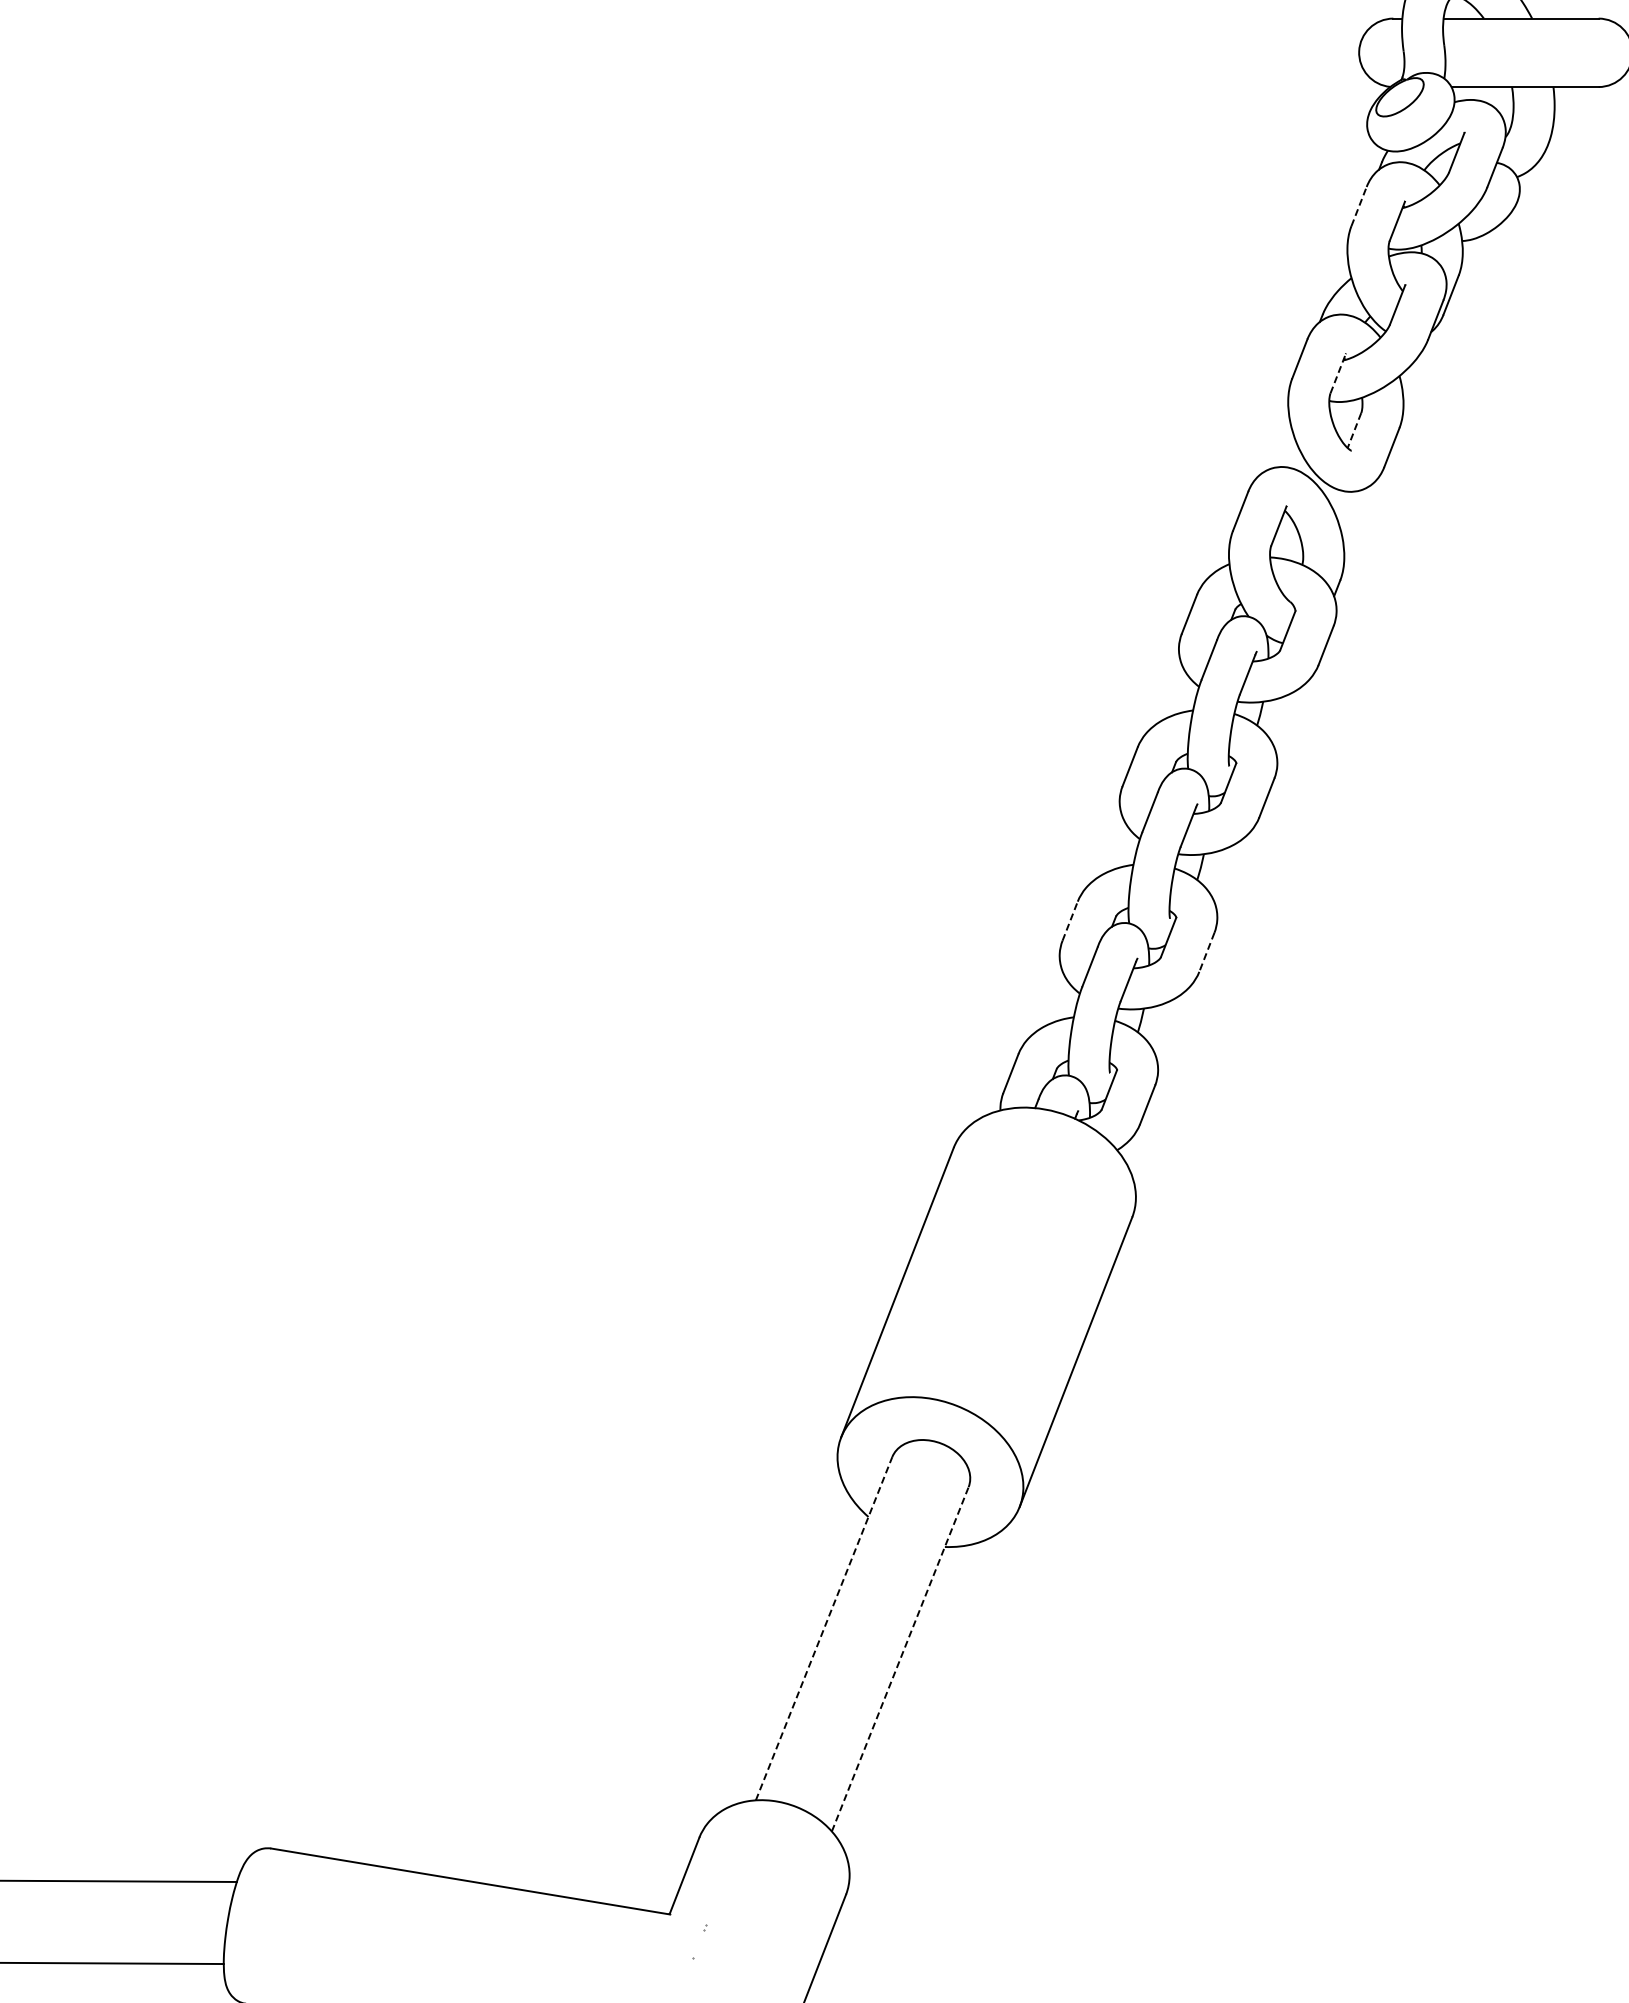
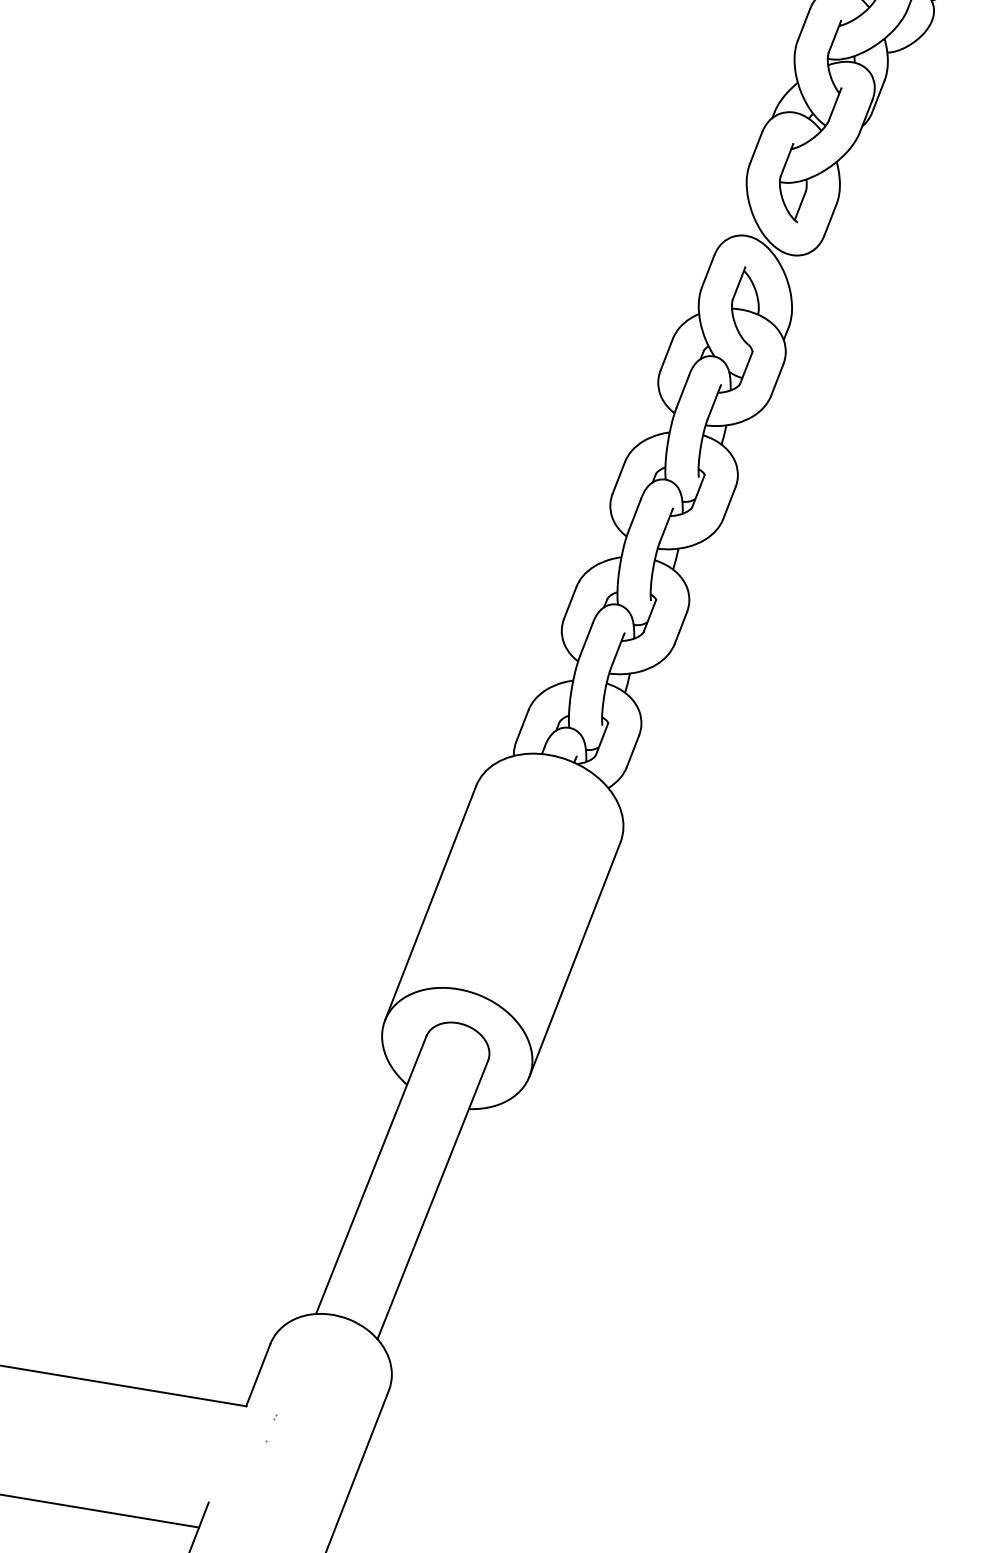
line: (1359, 206) -> (804, 24), dashed -> solid
line: (1338, 373) -> (787, 159), dashed -> solid
line: (1354, 430) -> (800, 205), dashed -> solid
line: (1070, 921) -> (570, 603), dashed -> solid
line: (1206, 952) -> (680, 628), dashed -> solid
line: (824, 1628) -> (371, 1175), dashed -> solid
line: (900, 1658) -> (433, 1199), dashed -> solid

